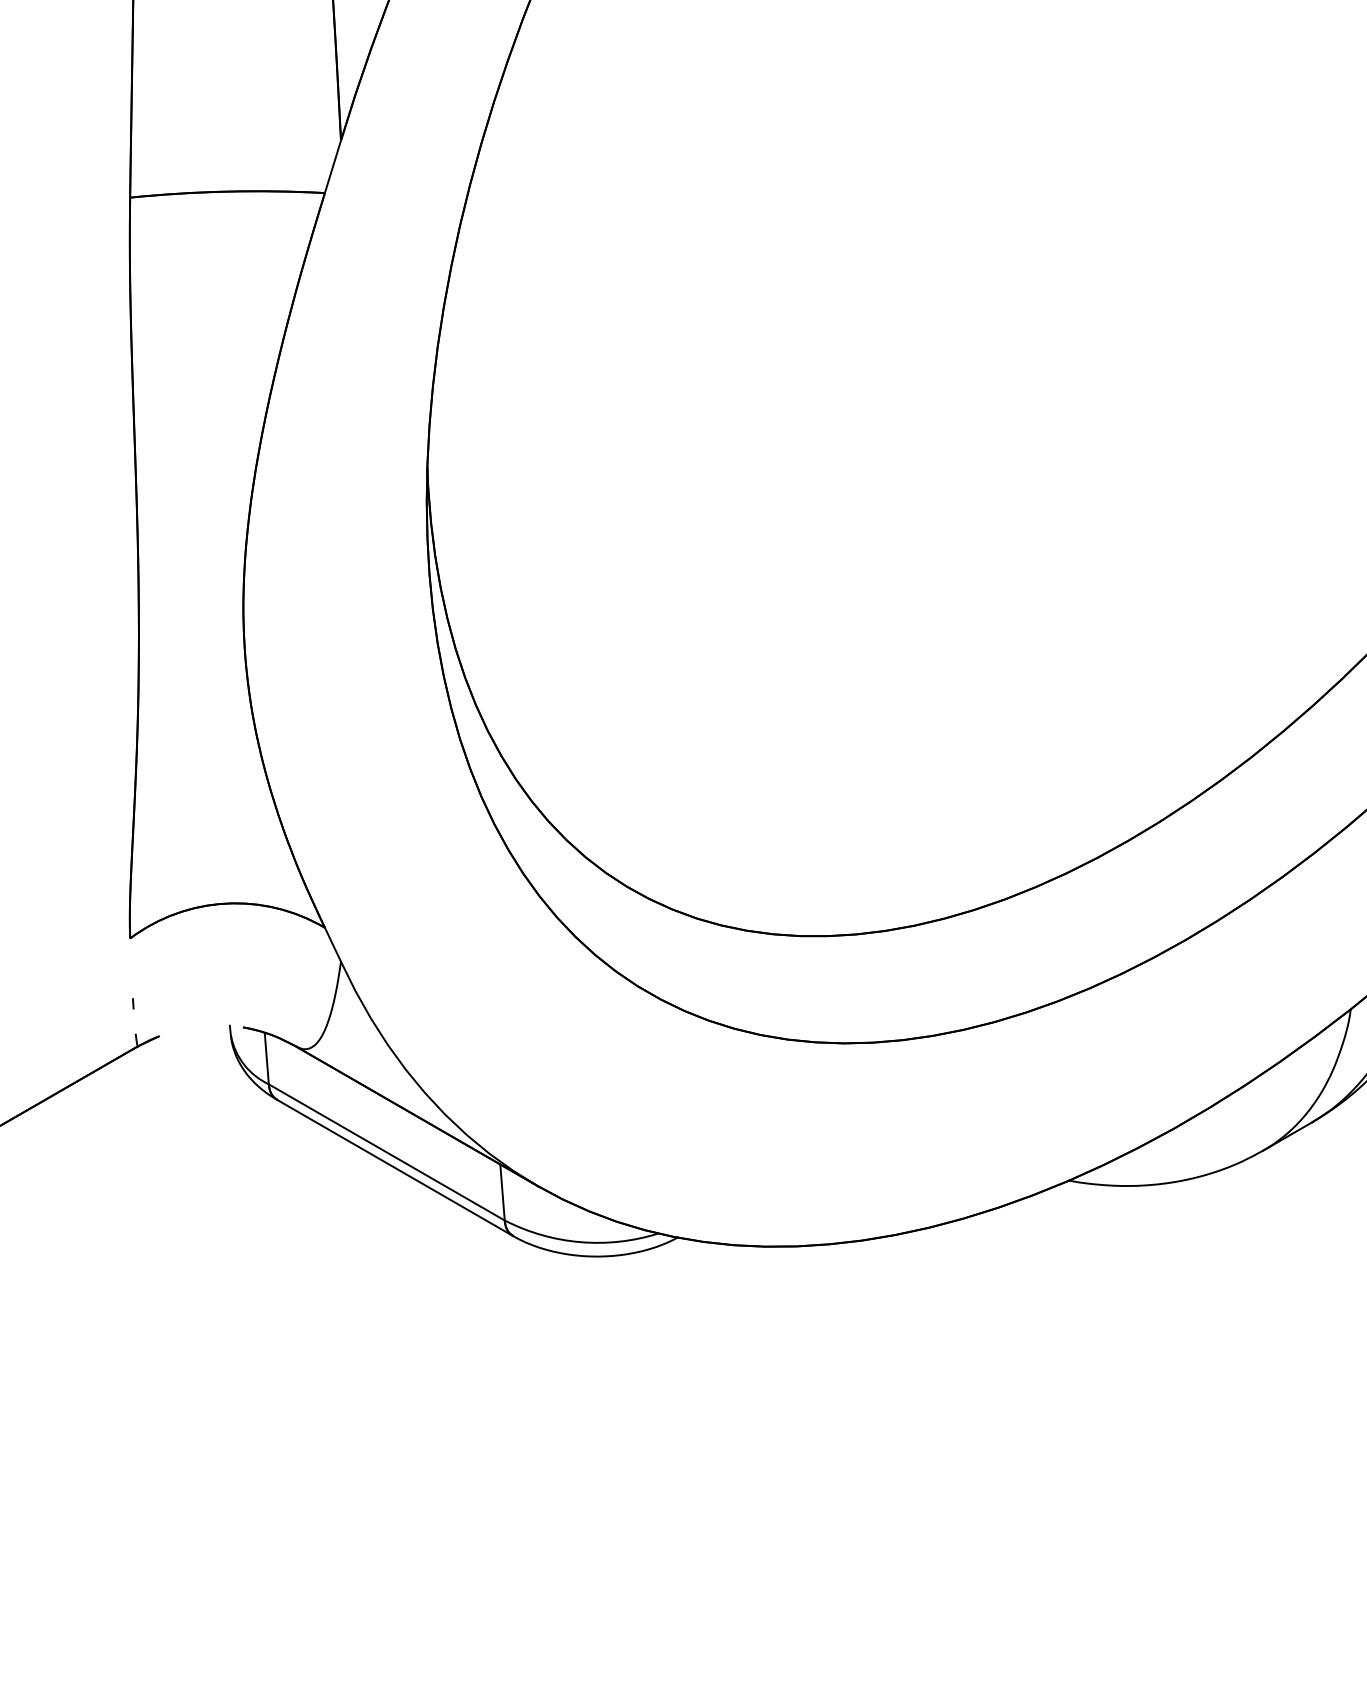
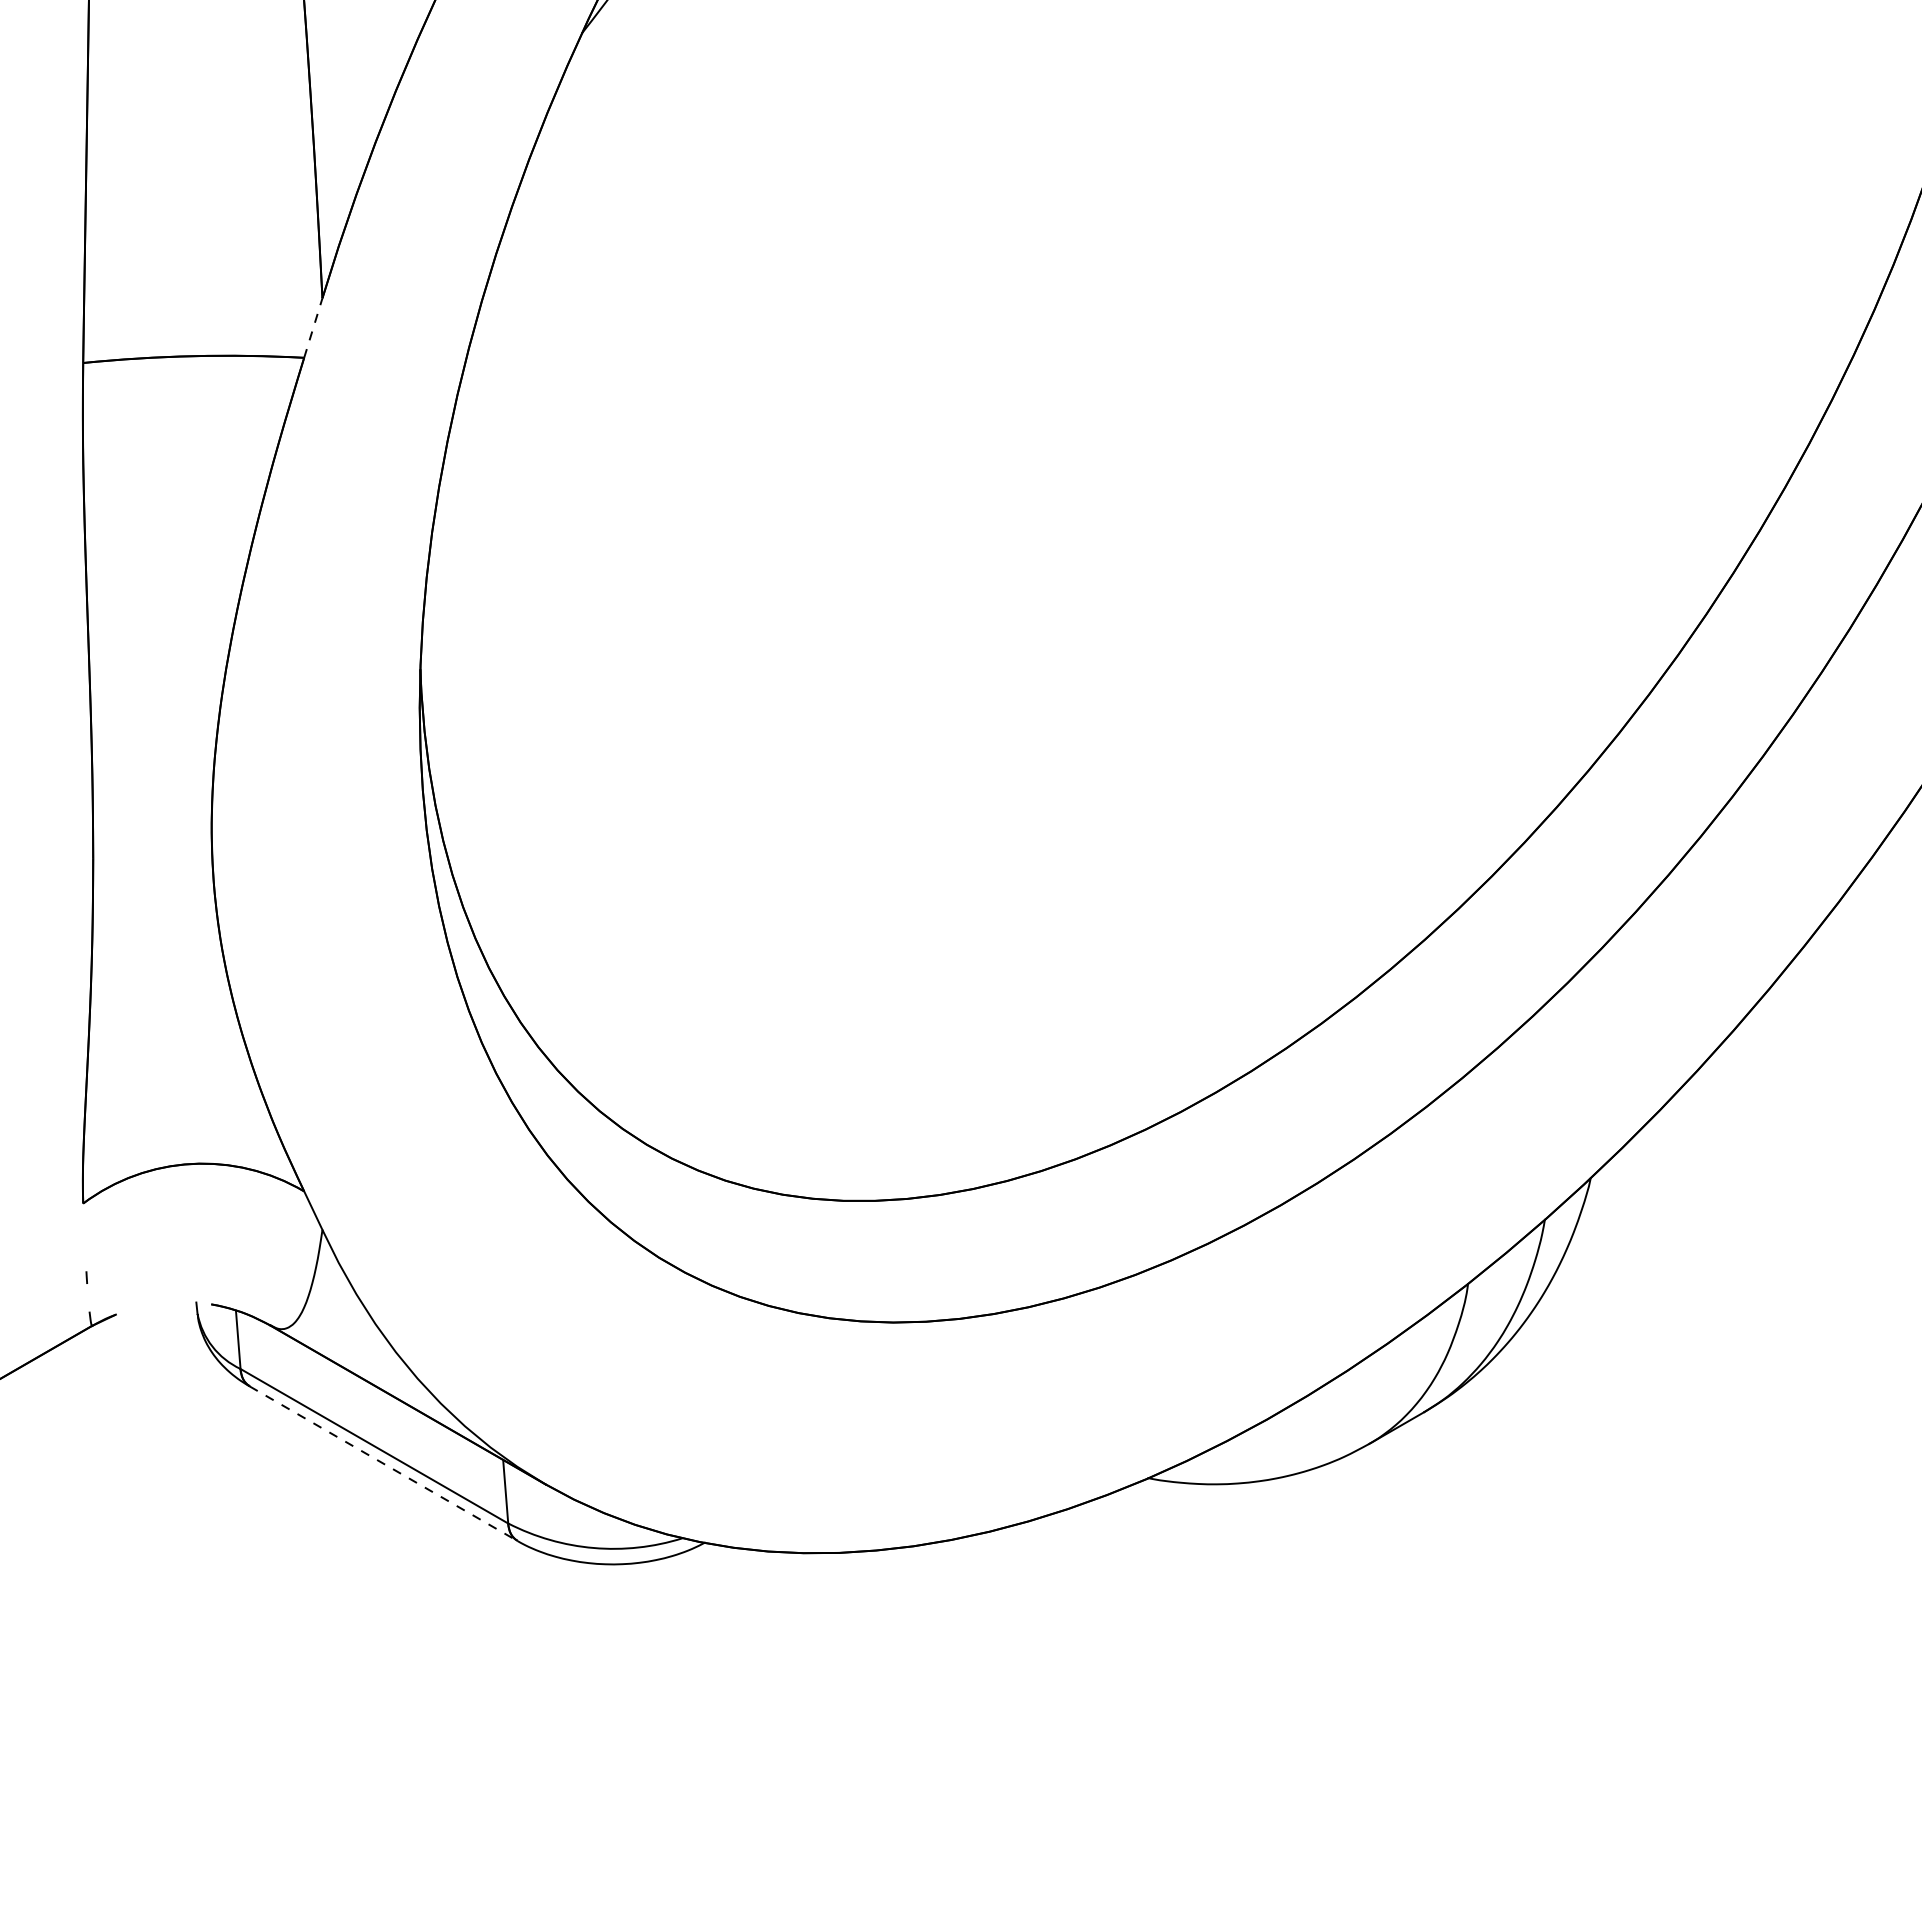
line: (333, 166) -> (313, 327), solid -> dashed
line: (394, 1167) -> (383, 1463), solid -> dashed

